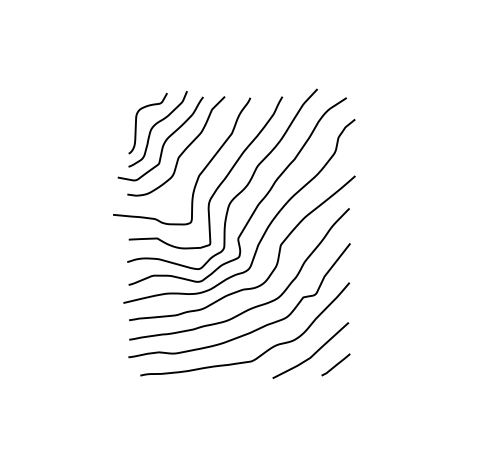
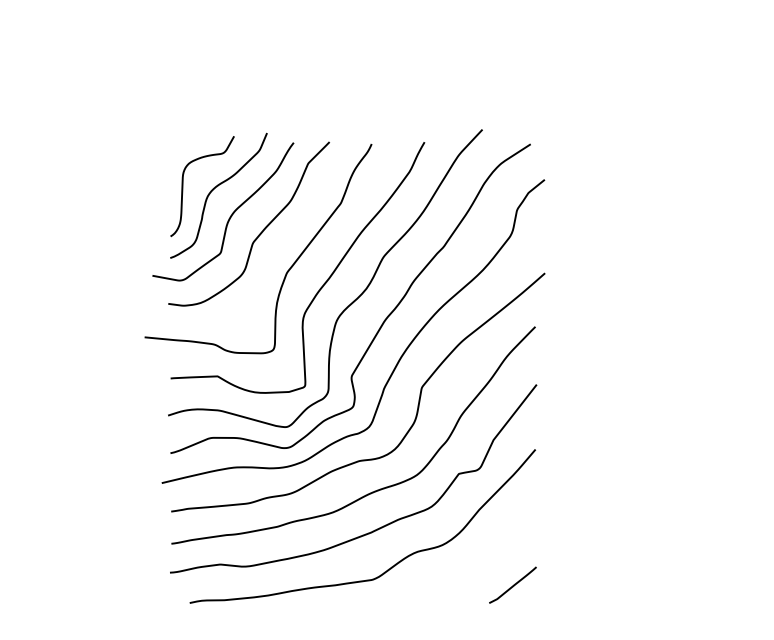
curve: (313, 353) -> (475, 566), removed

